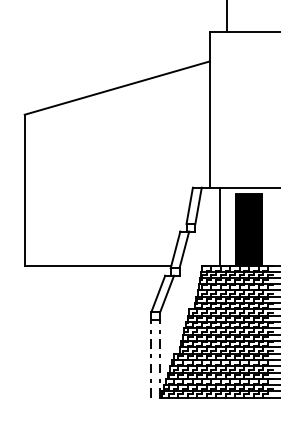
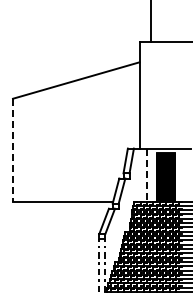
line: (24, 190) -> (12, 150), solid -> dashed
line: (220, 227) -> (146, 175), solid -> dashed

